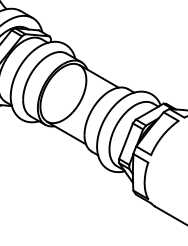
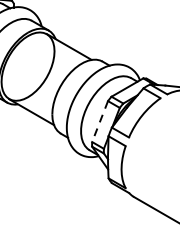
line: (125, 141) -> (99, 121), solid -> dashed

